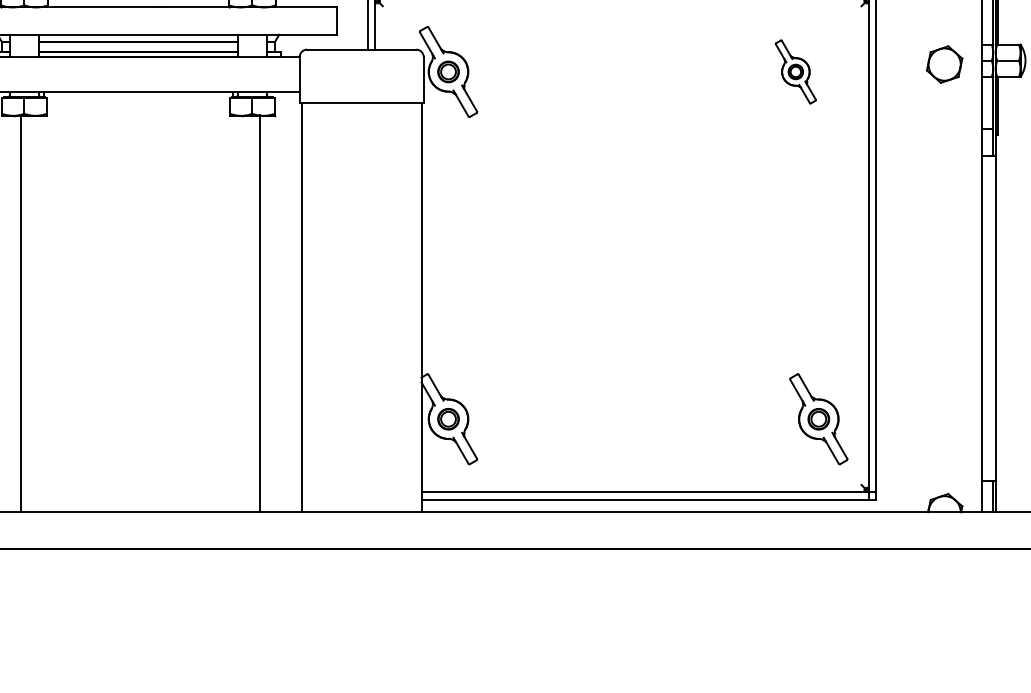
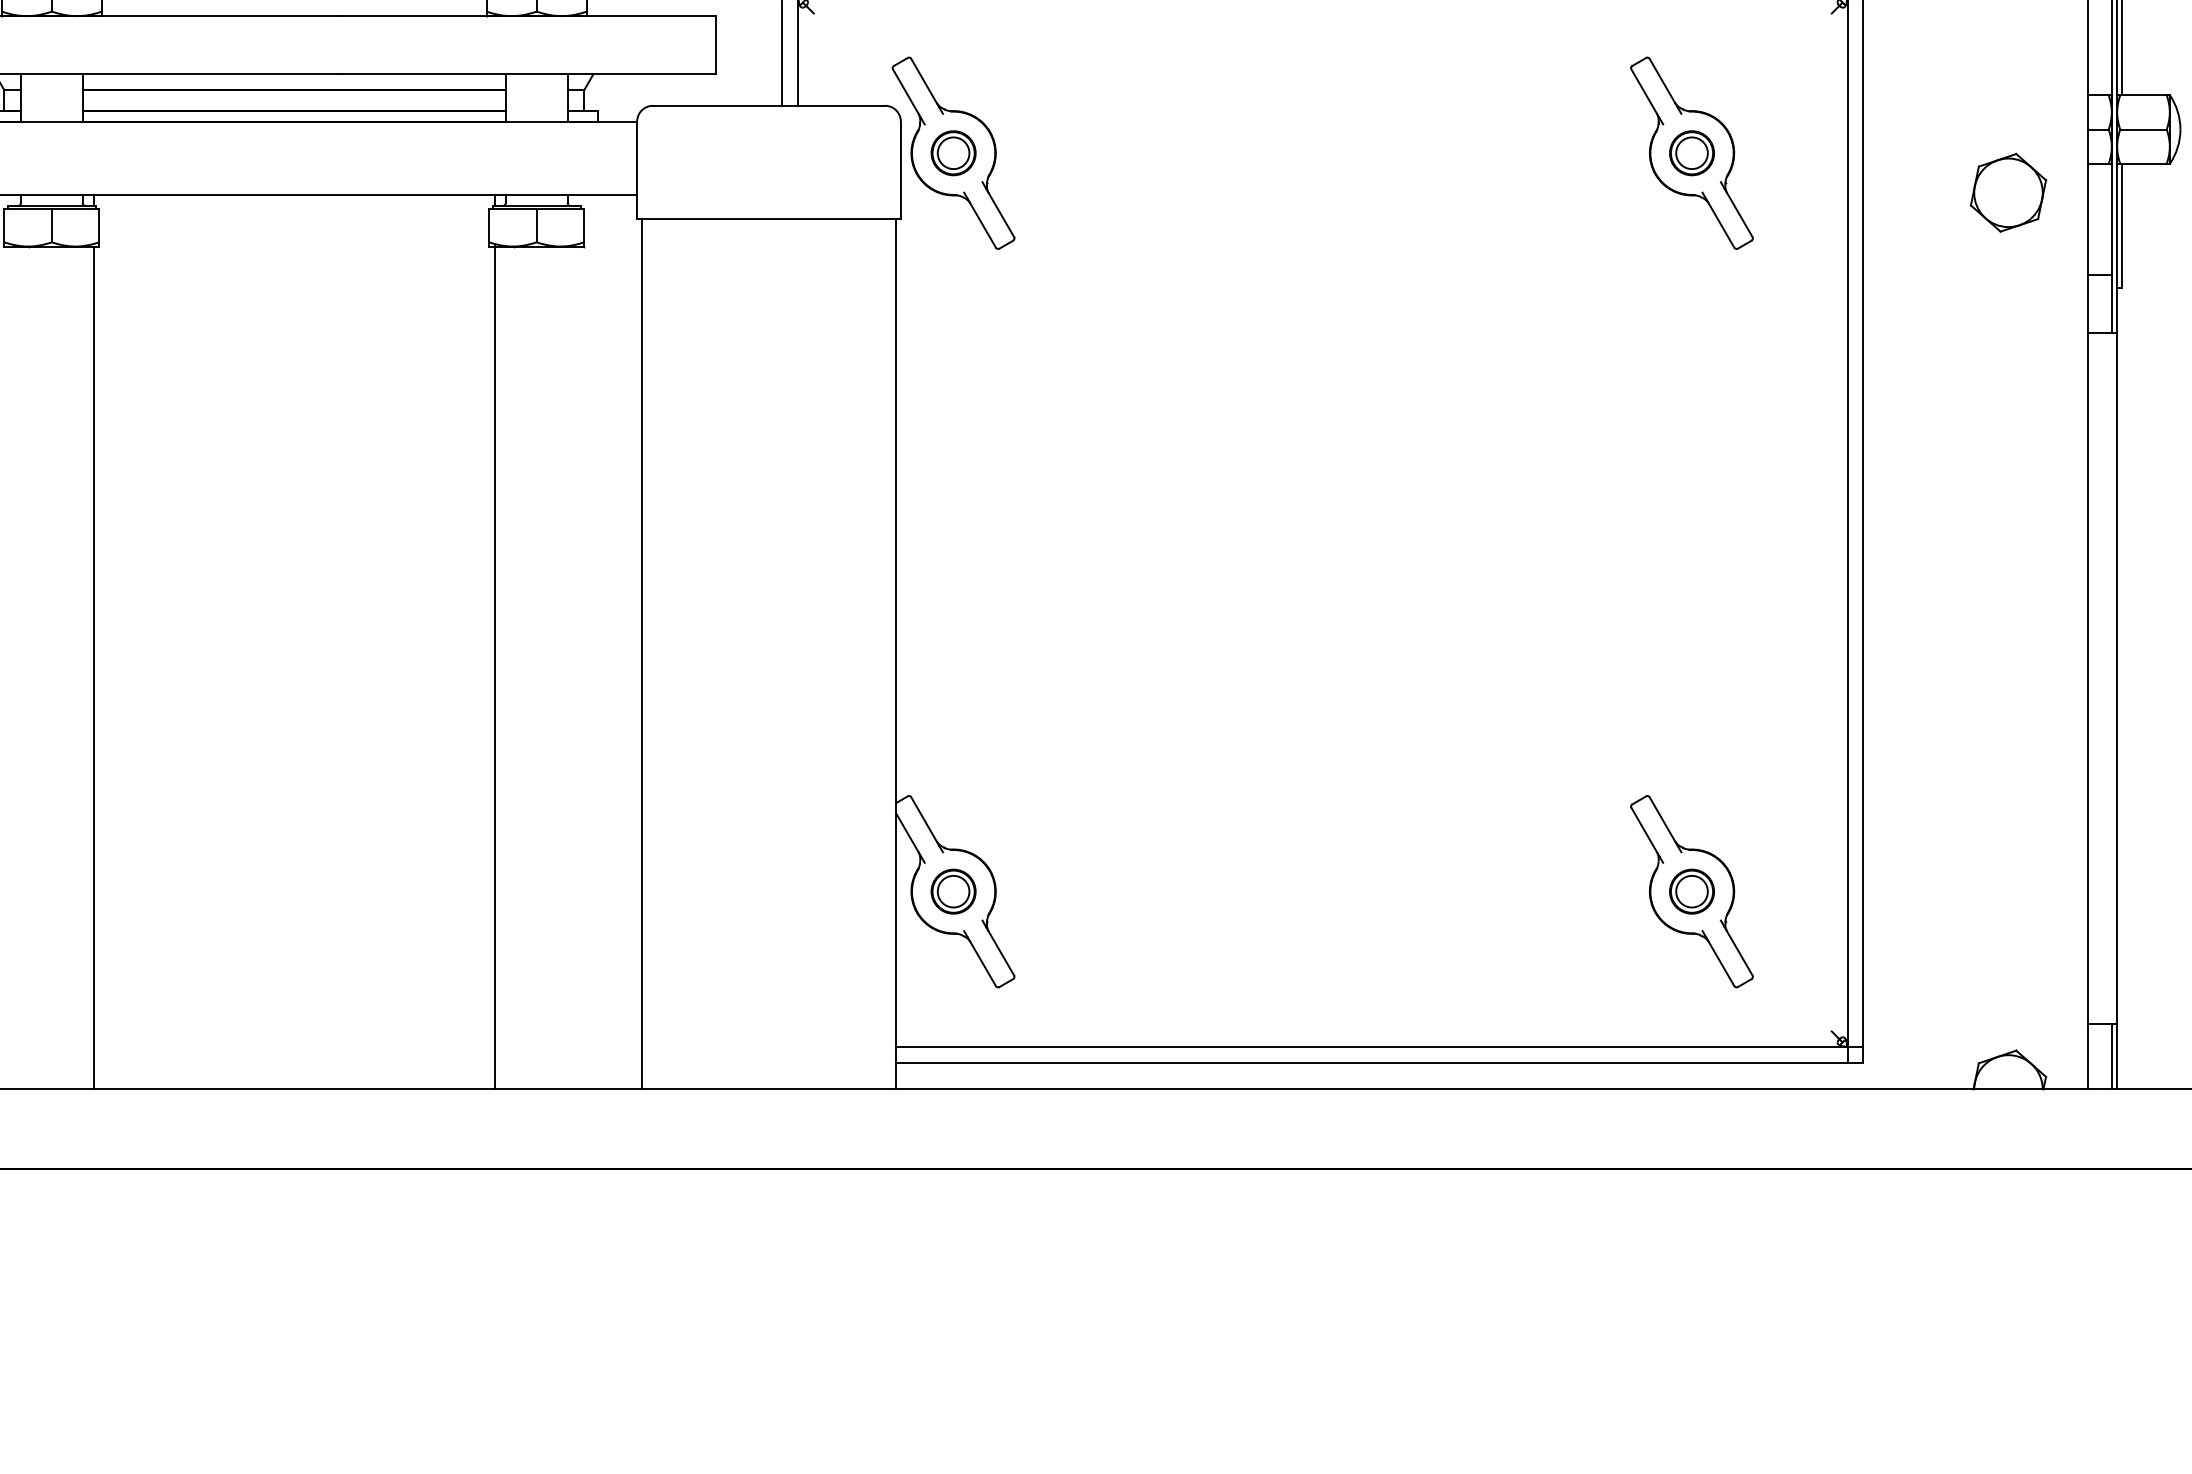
part: (944, 64) -> (2008, 192), moved
part: (795, 71) -> (1691, 152), size x1.43
line: (21, 313) -> (94, 666), moved
line: (259, 313) -> (494, 666), moved
part: (818, 419) -> (1691, 892), moved

